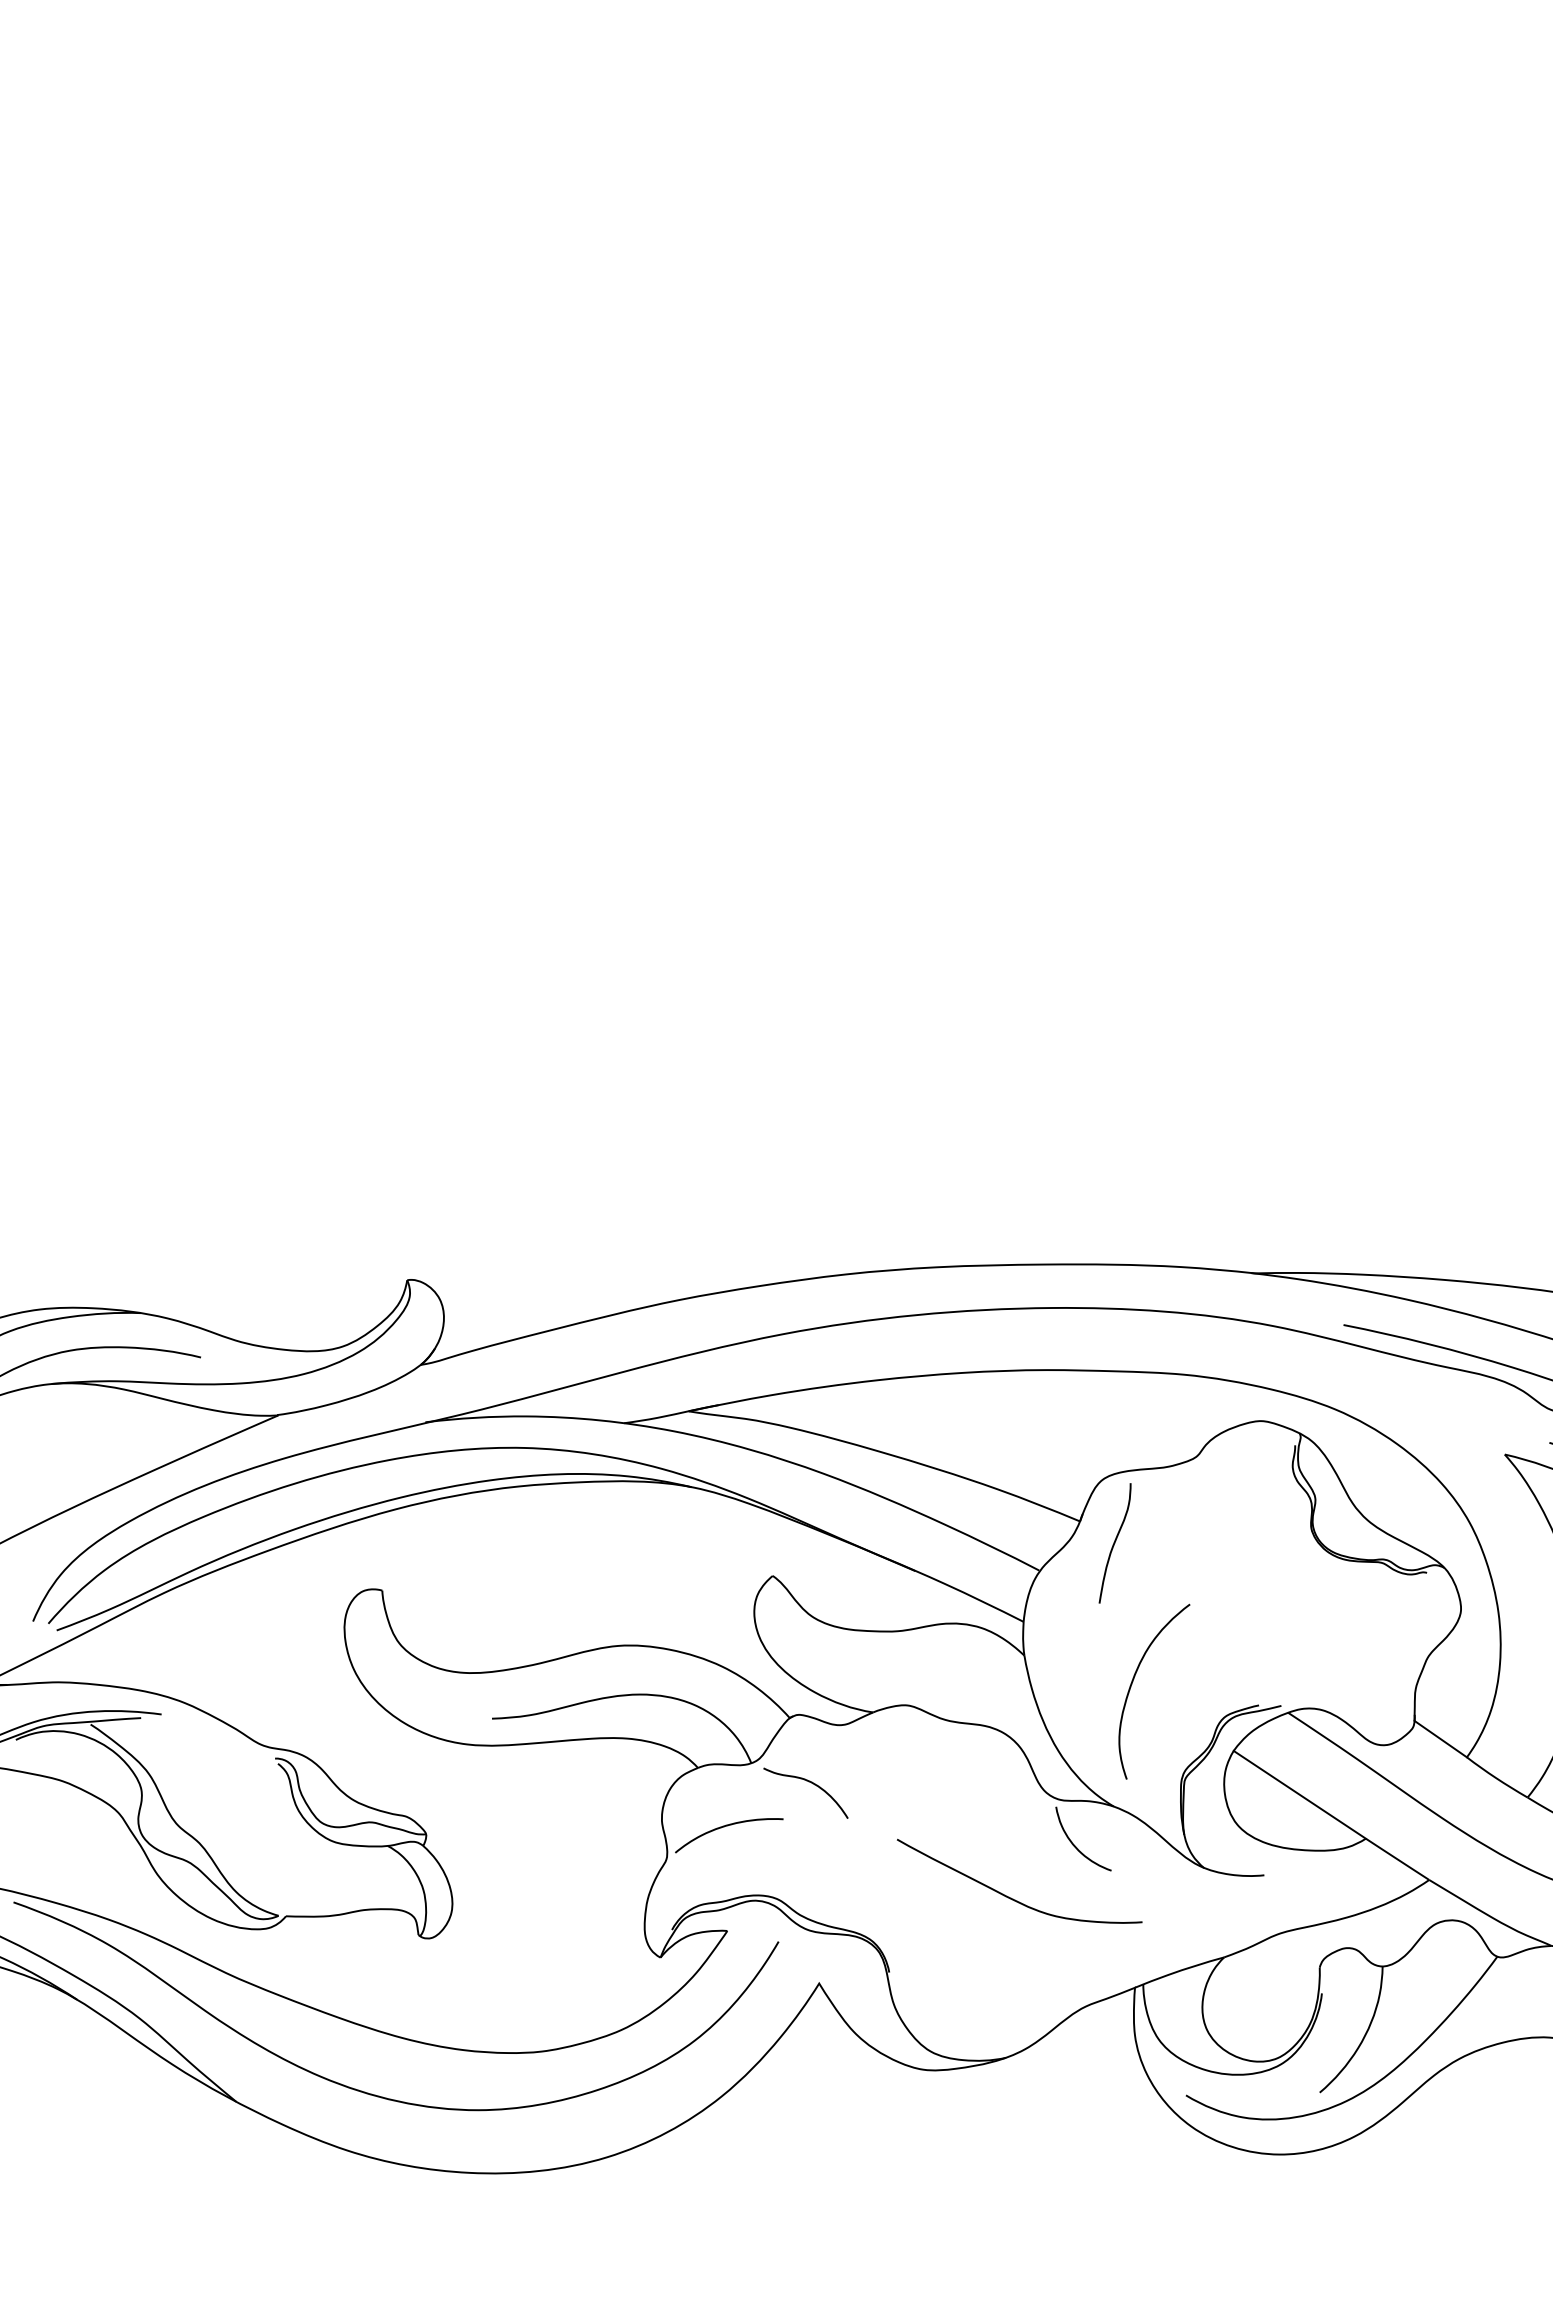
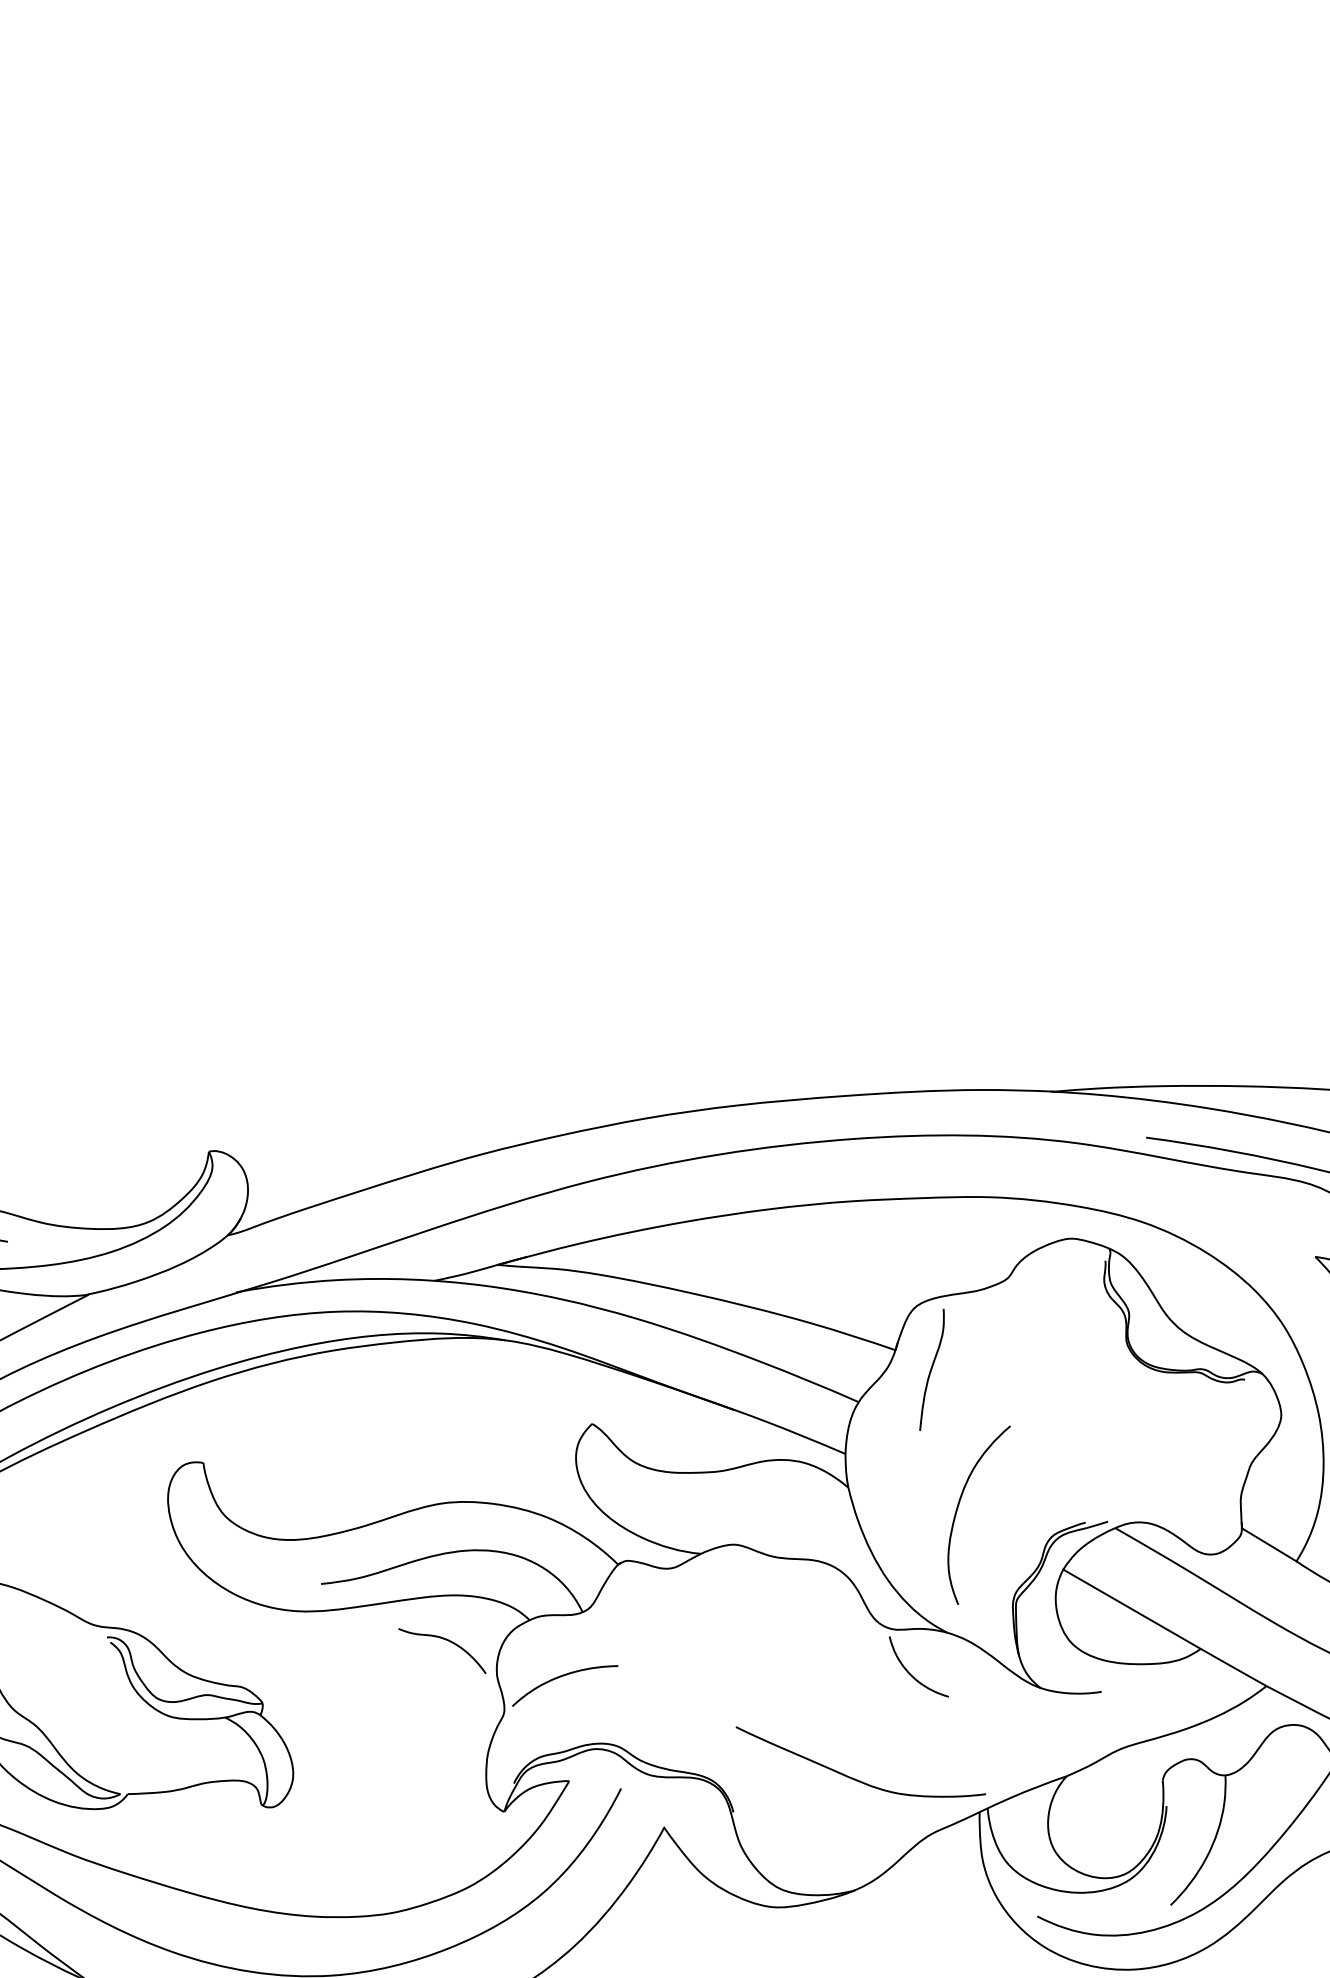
curve: (808, 1782) -> (444, 1640), moved
curve: (1011, 1897) -> (853, 1777), moved

